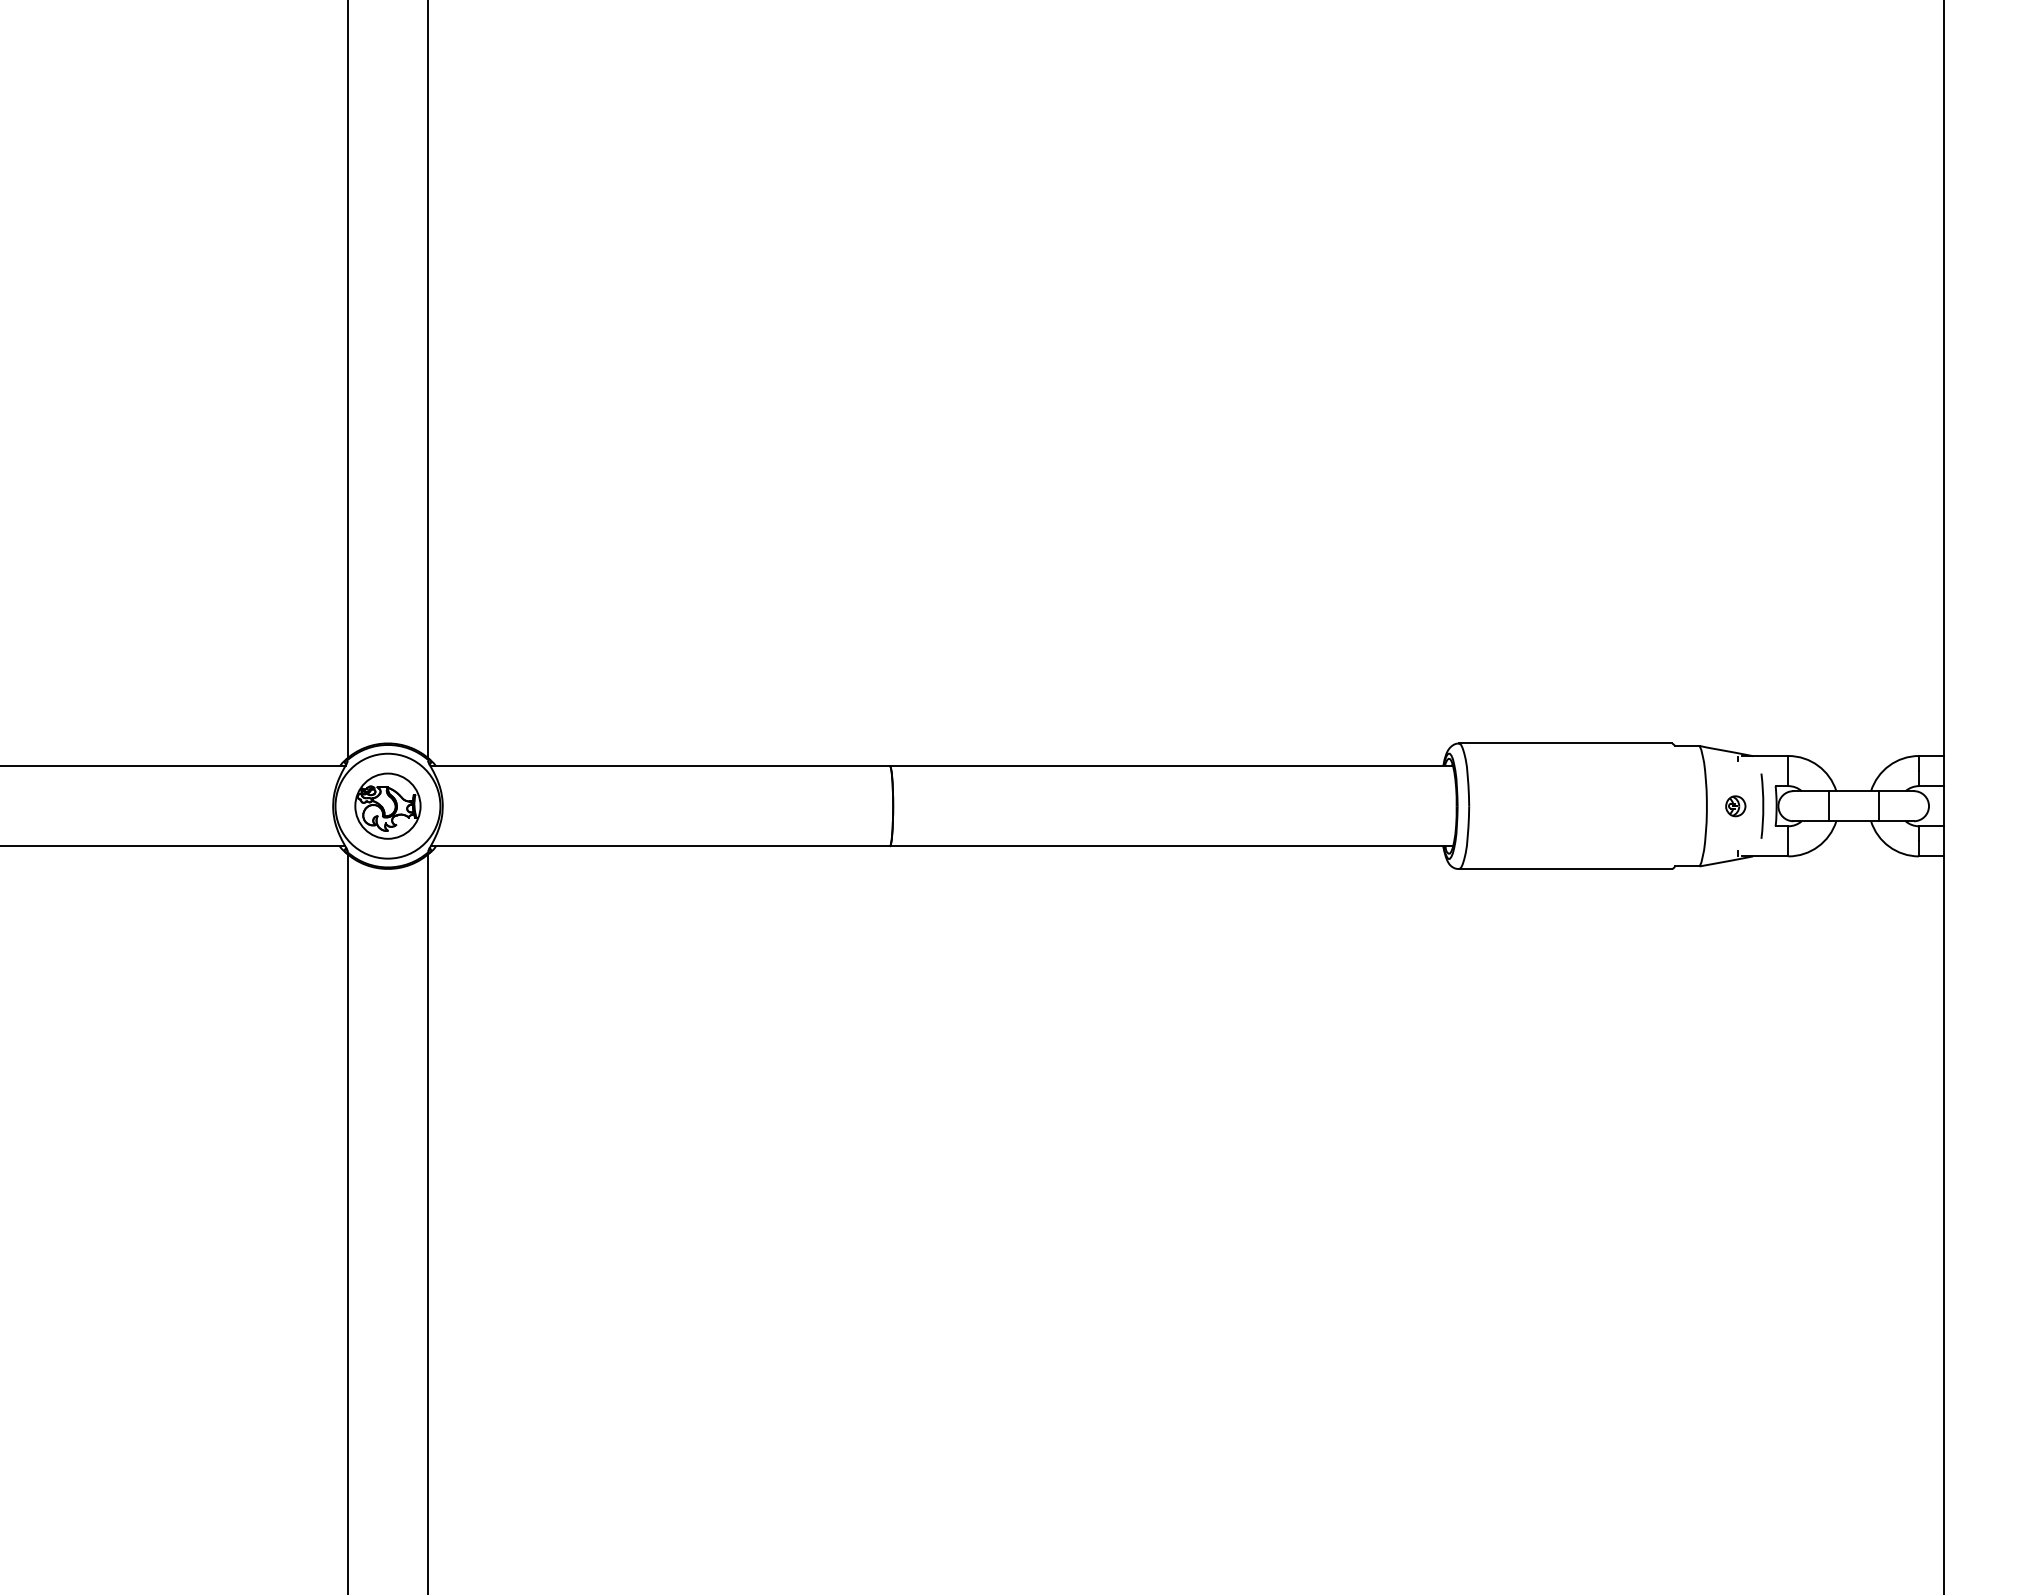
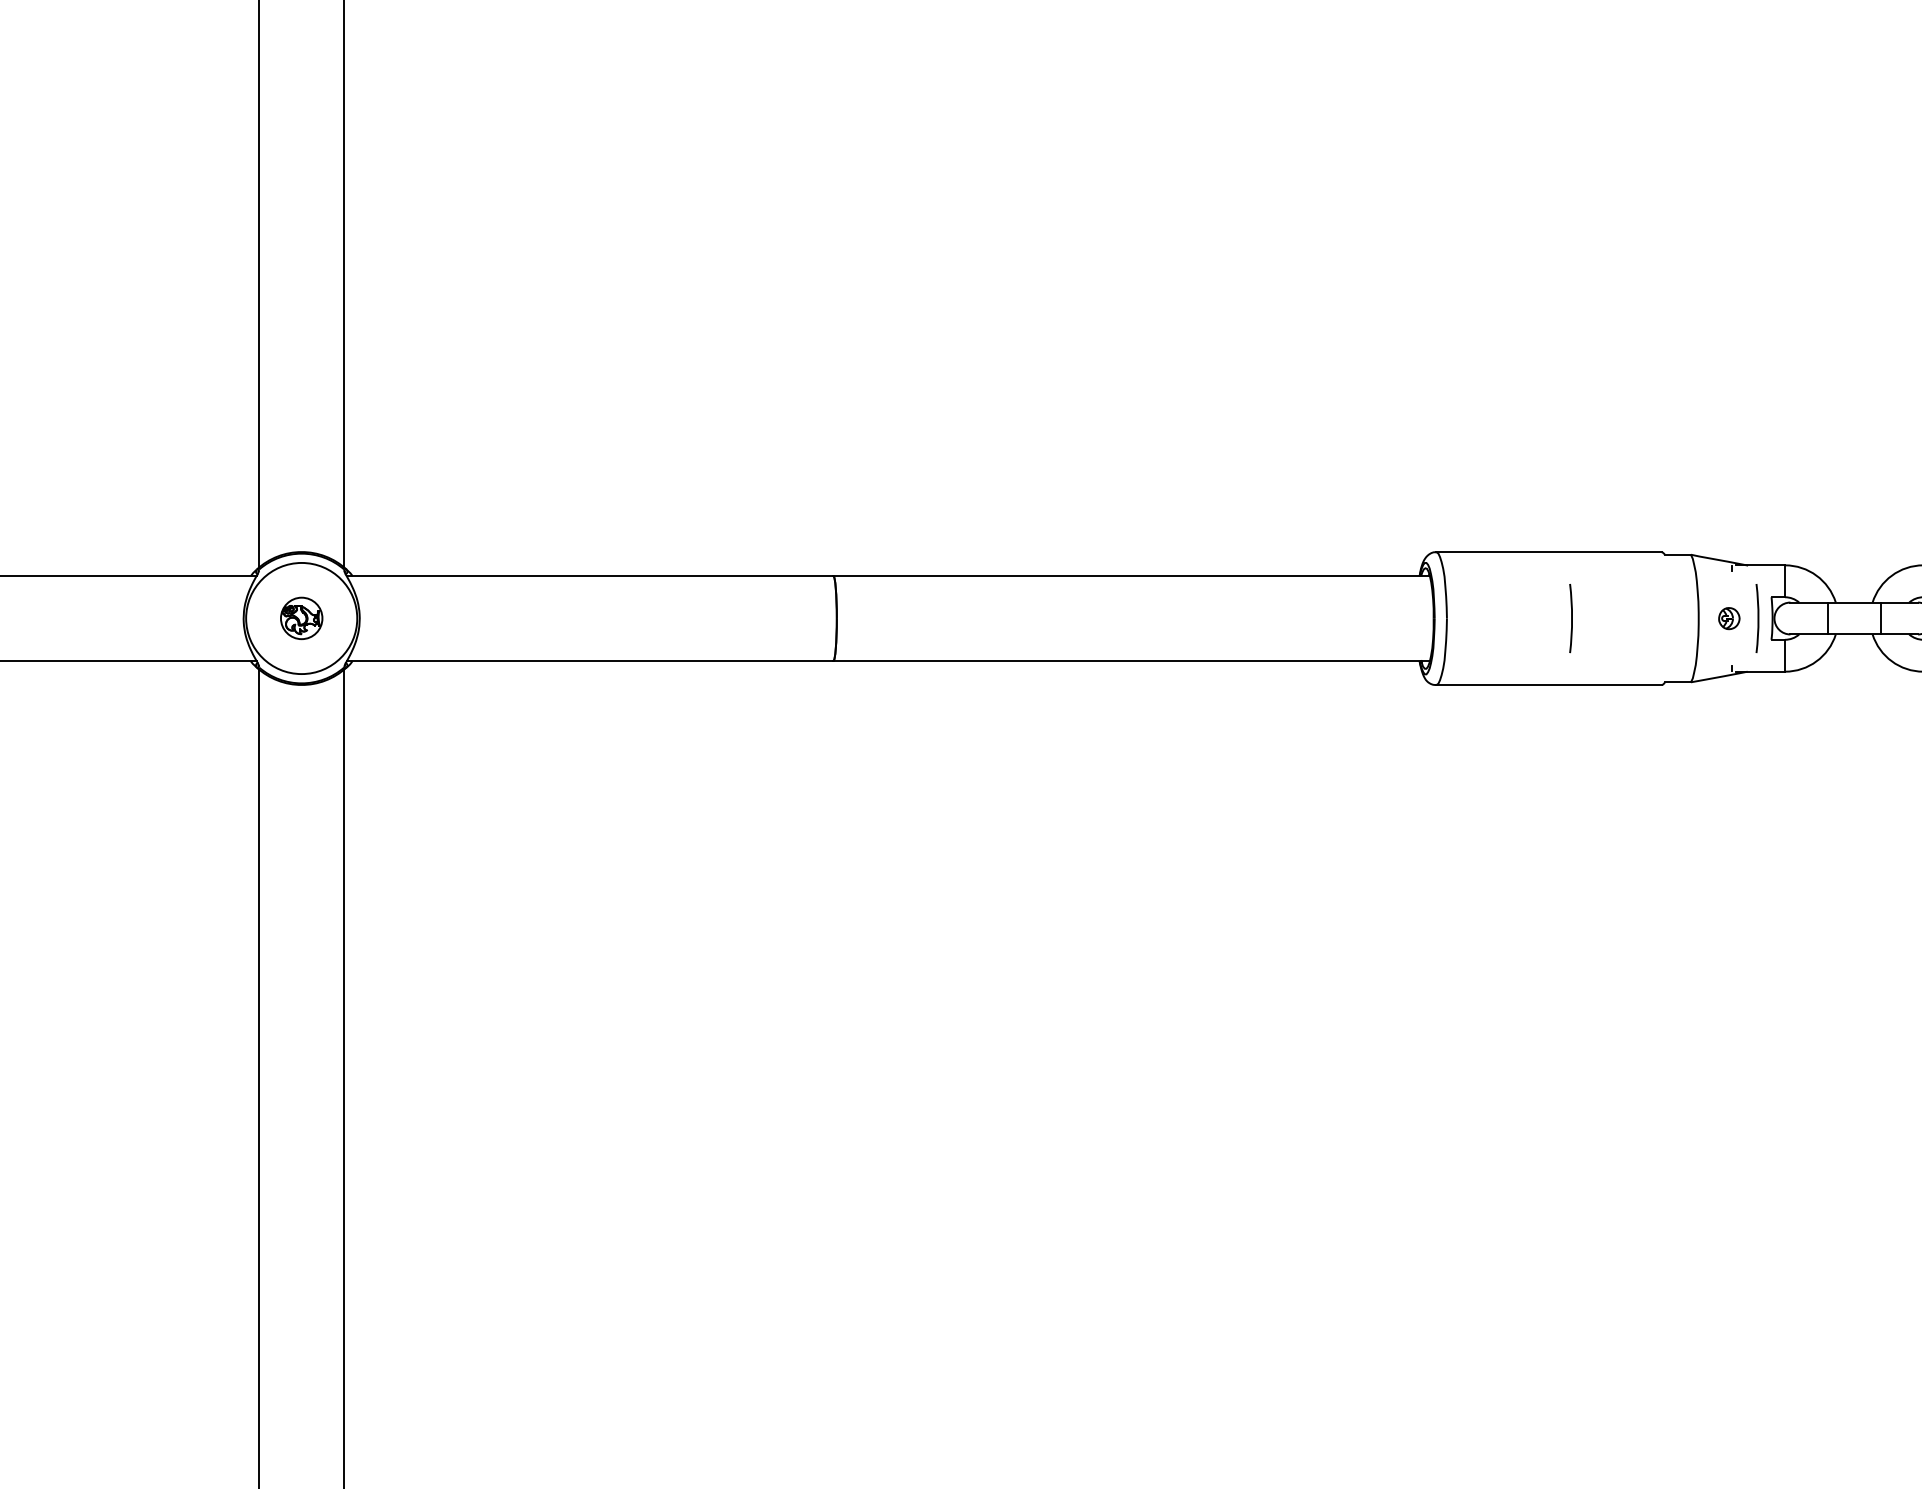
part: (387, 805) -> (301, 617), size x0.6
arc: (1586, 805) -> (1571, 617), added

